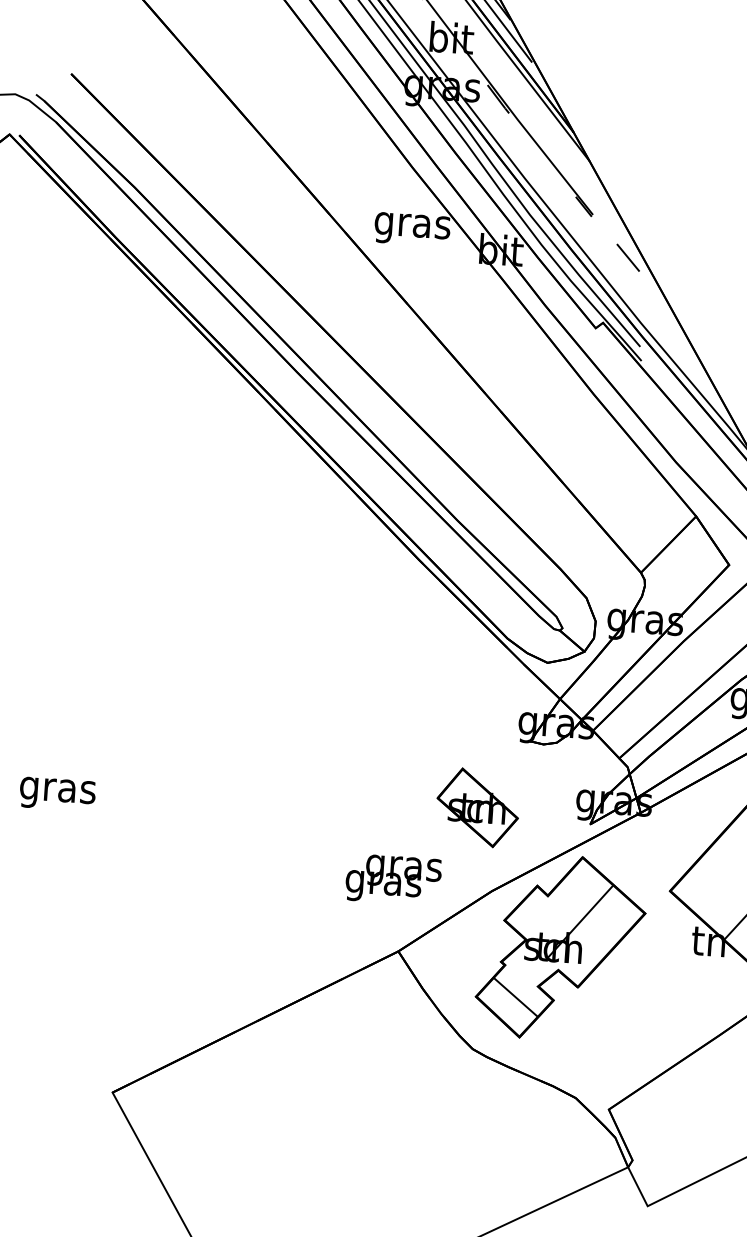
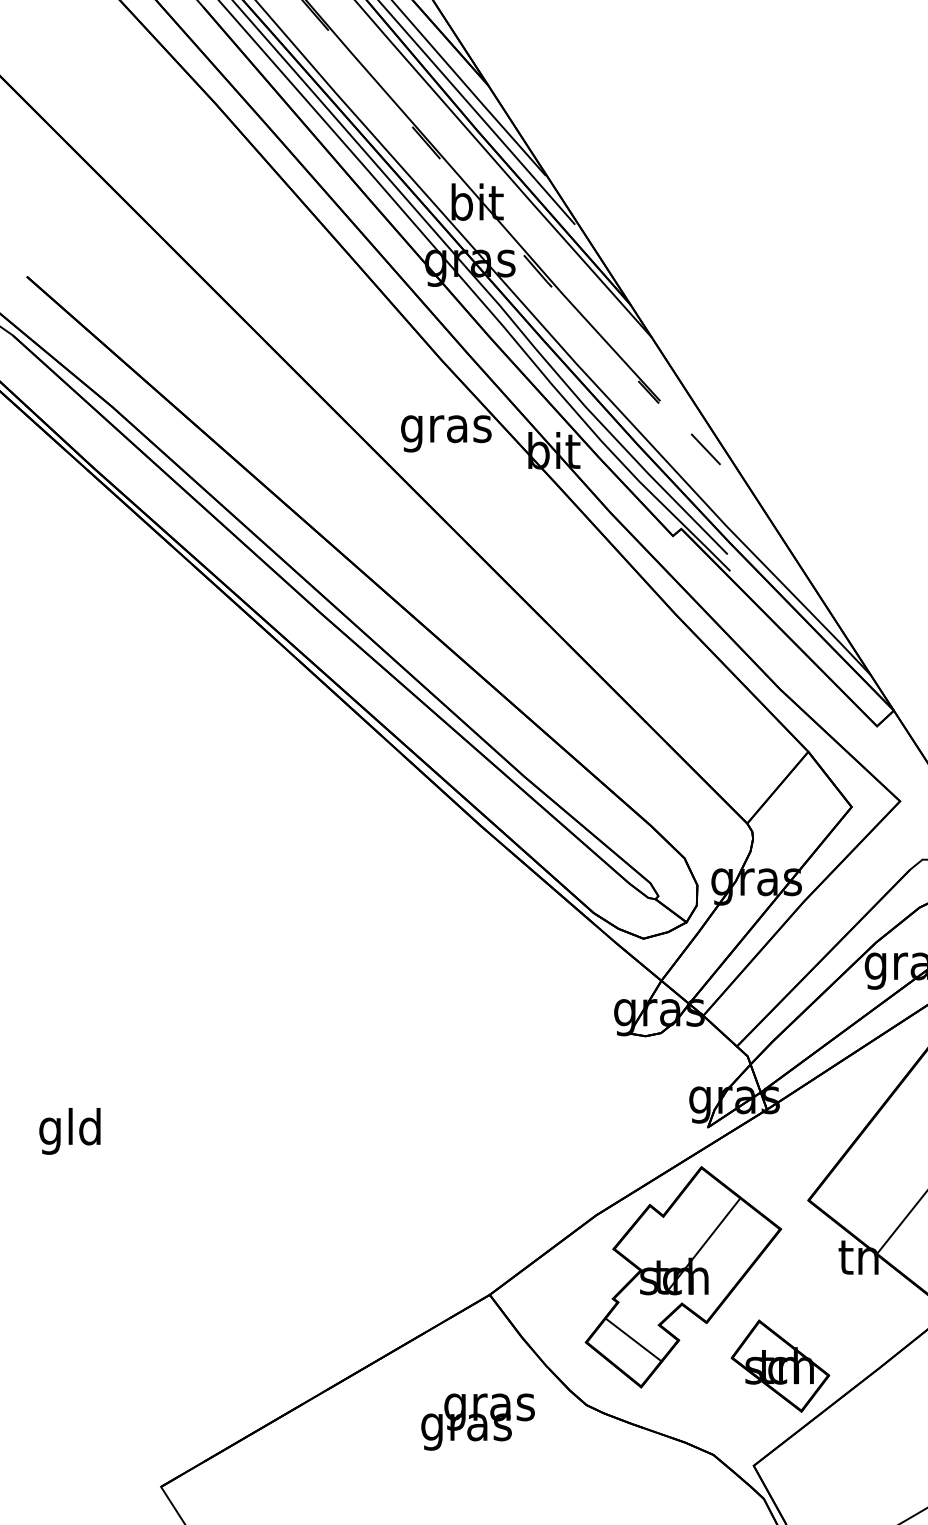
text: (57, 790) -> (70, 1131), gras -> gld
part: (477, 807) -> (780, 1365), moved
text: (393, 879) -> (477, 1421), moved

